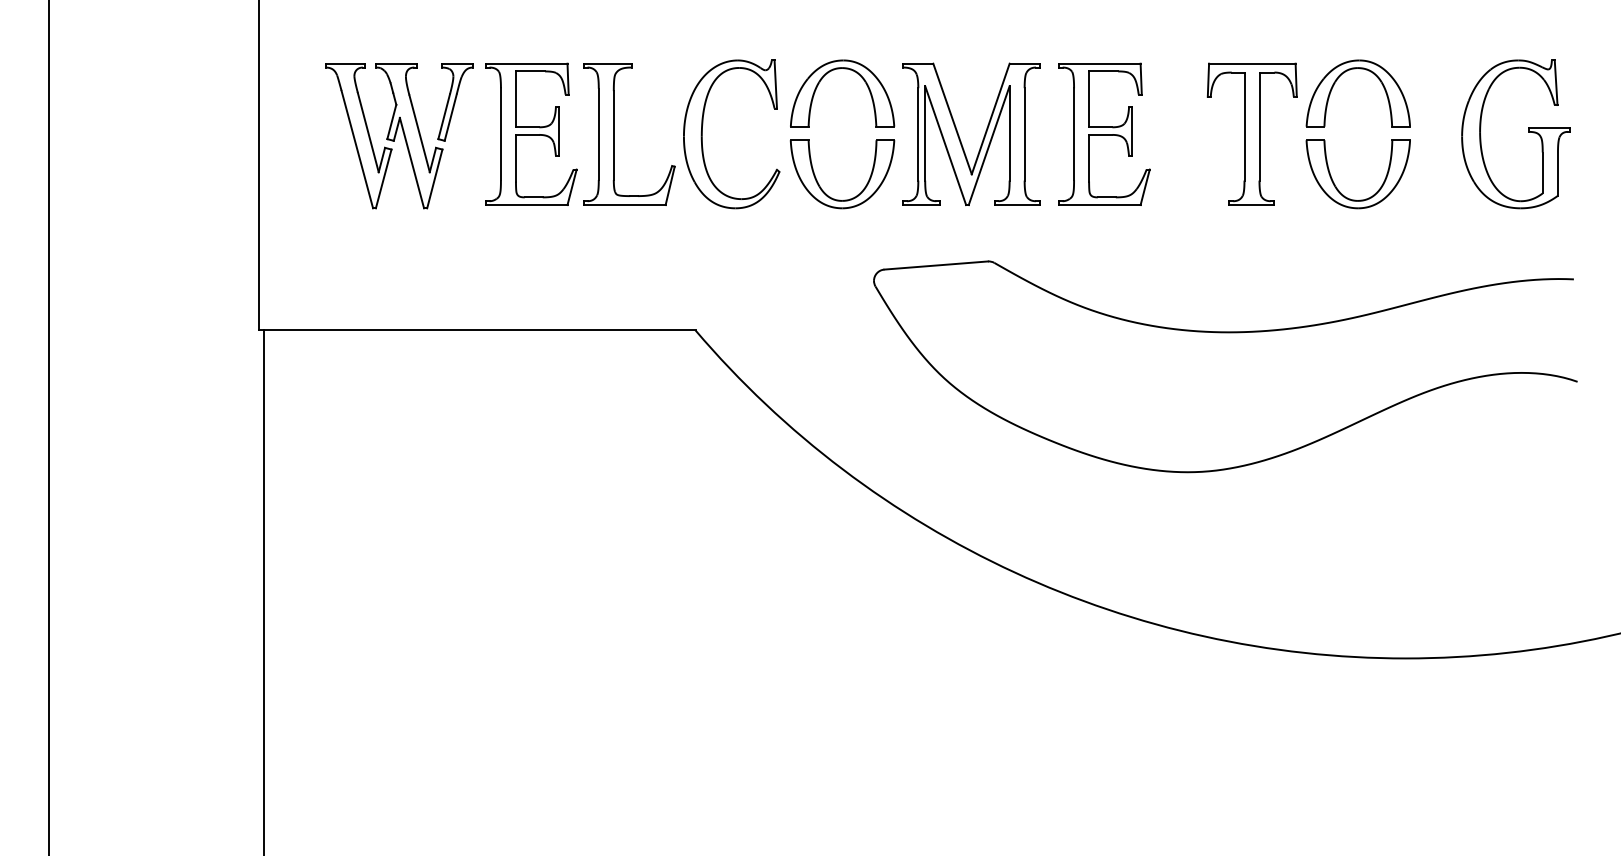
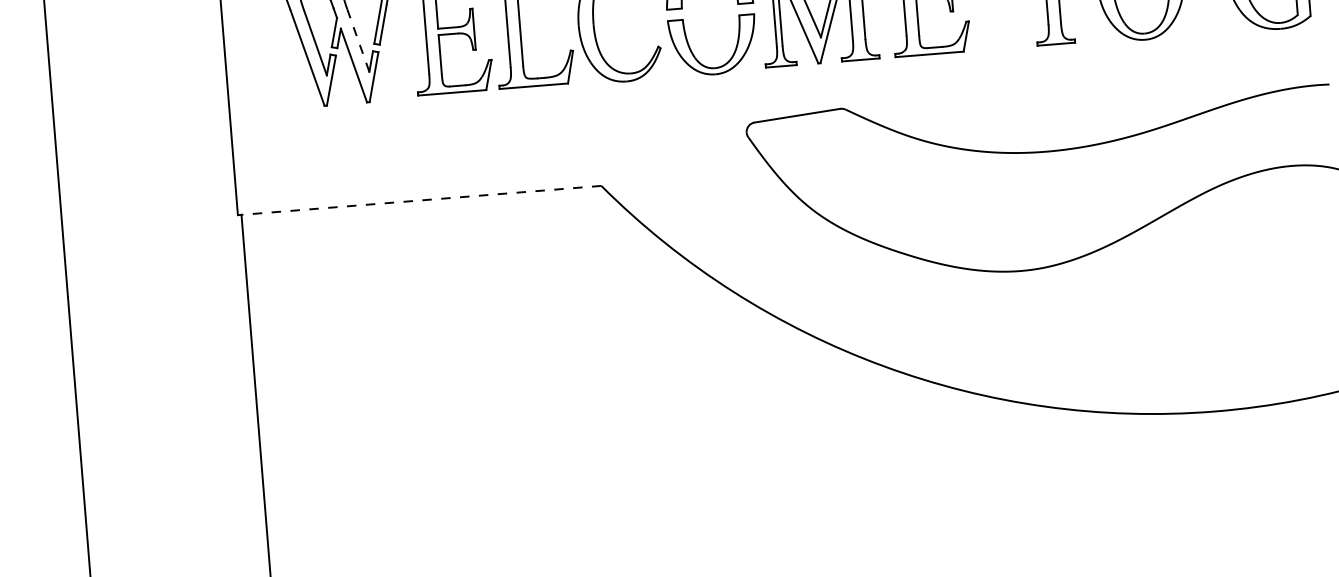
line: (419, 133) -> (358, 40), solid -> dashed
line: (476, 330) -> (418, 200), solid -> dashed

